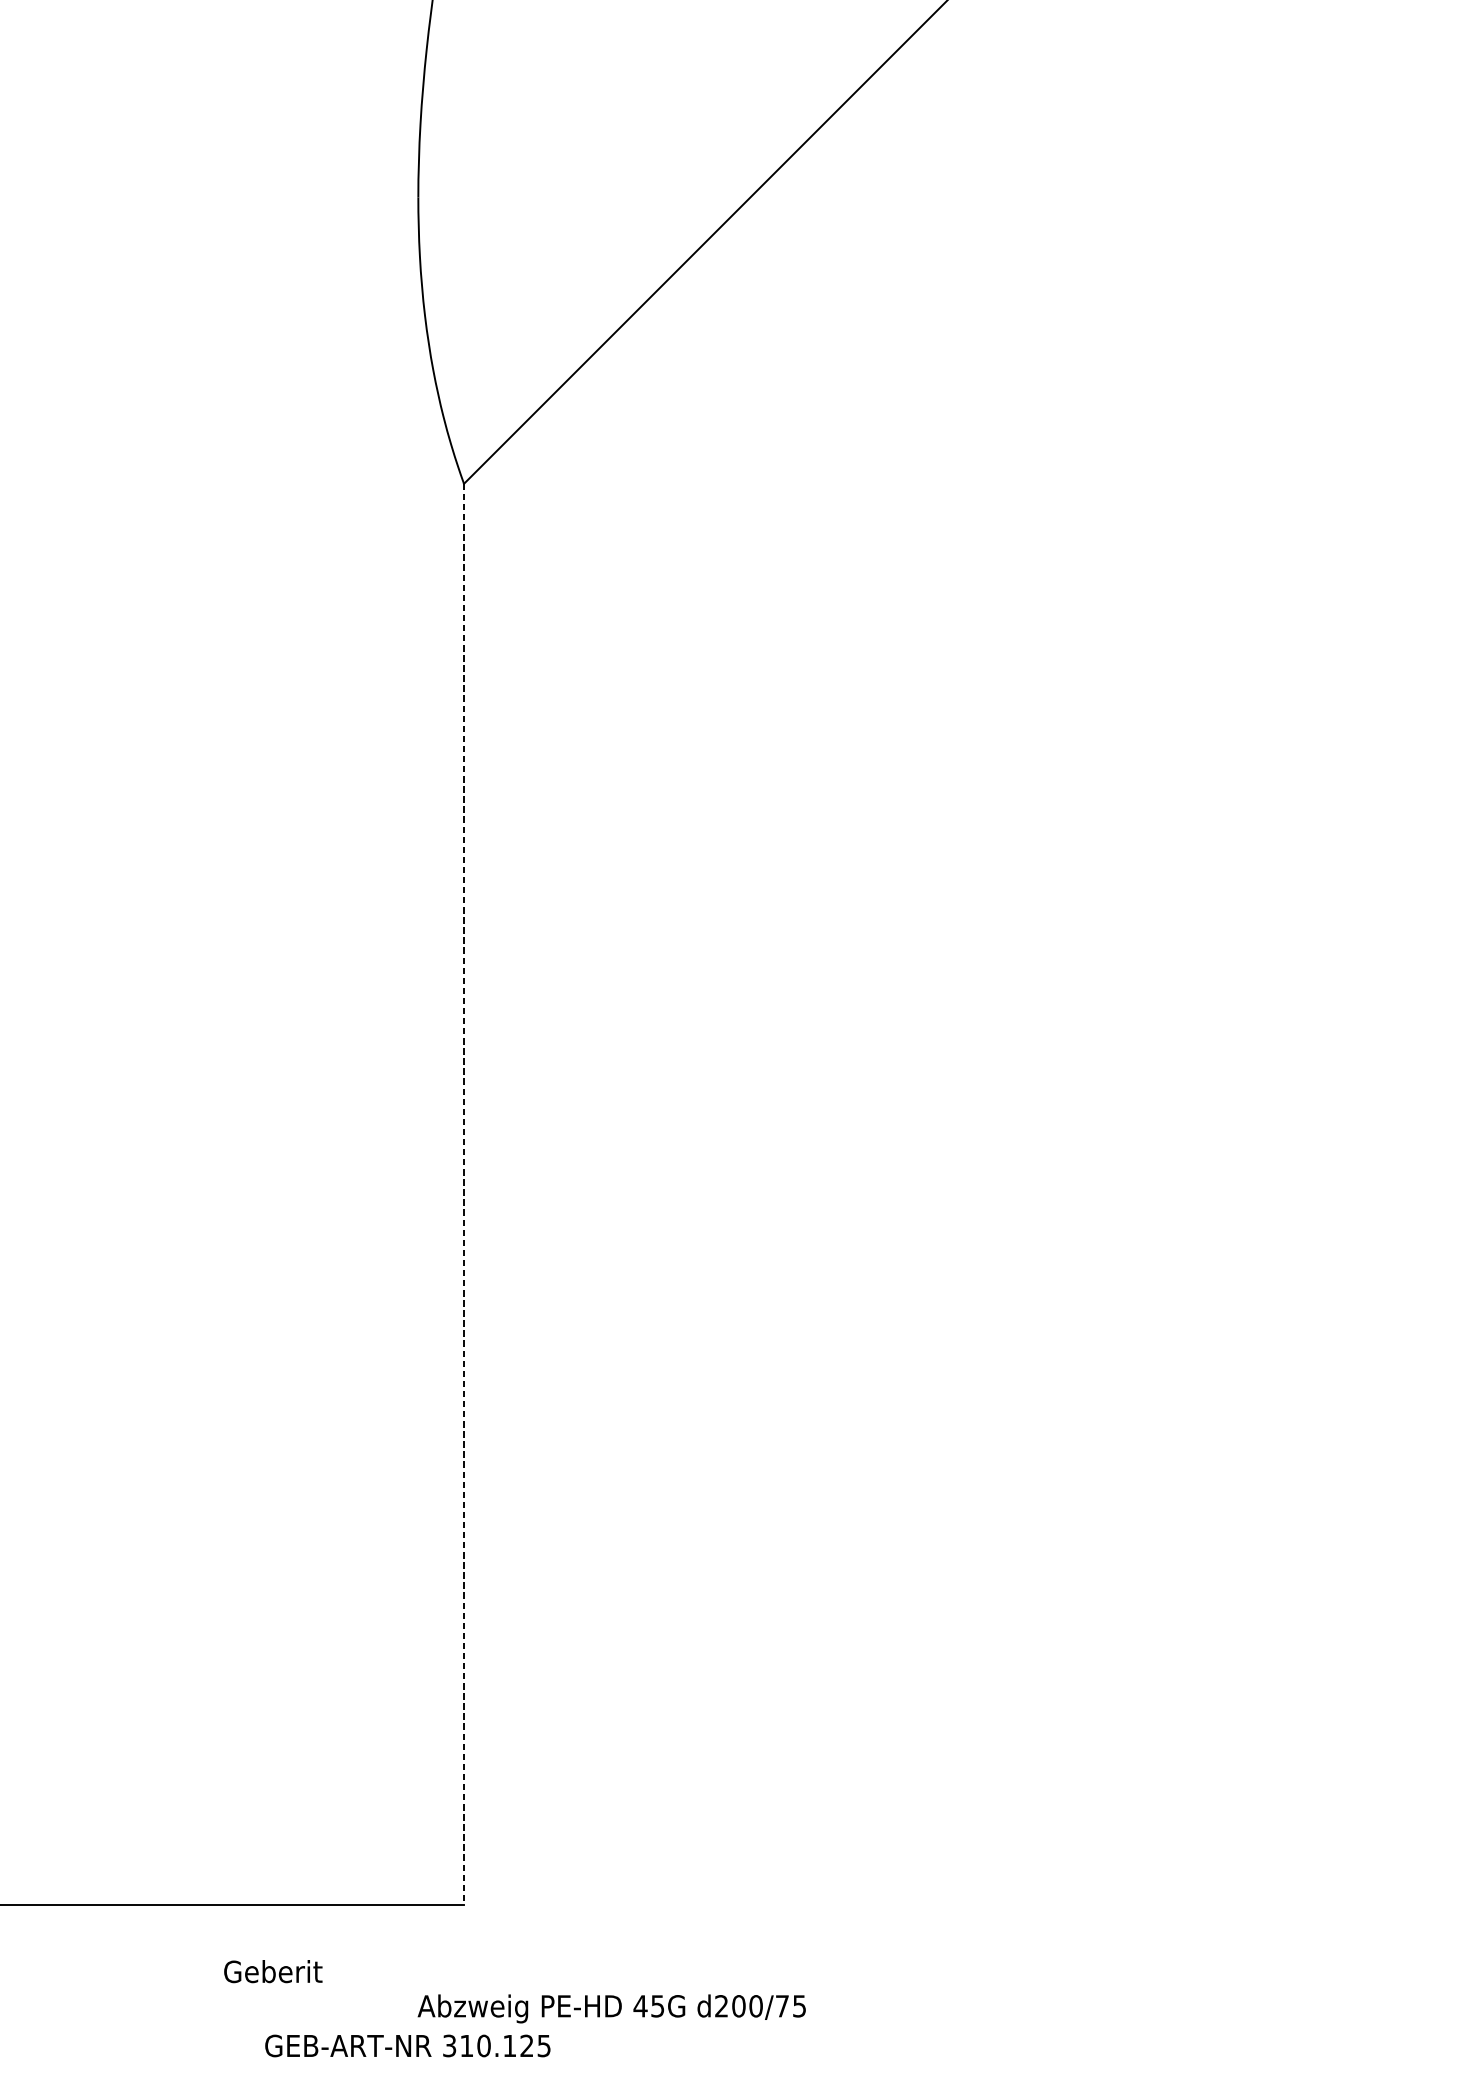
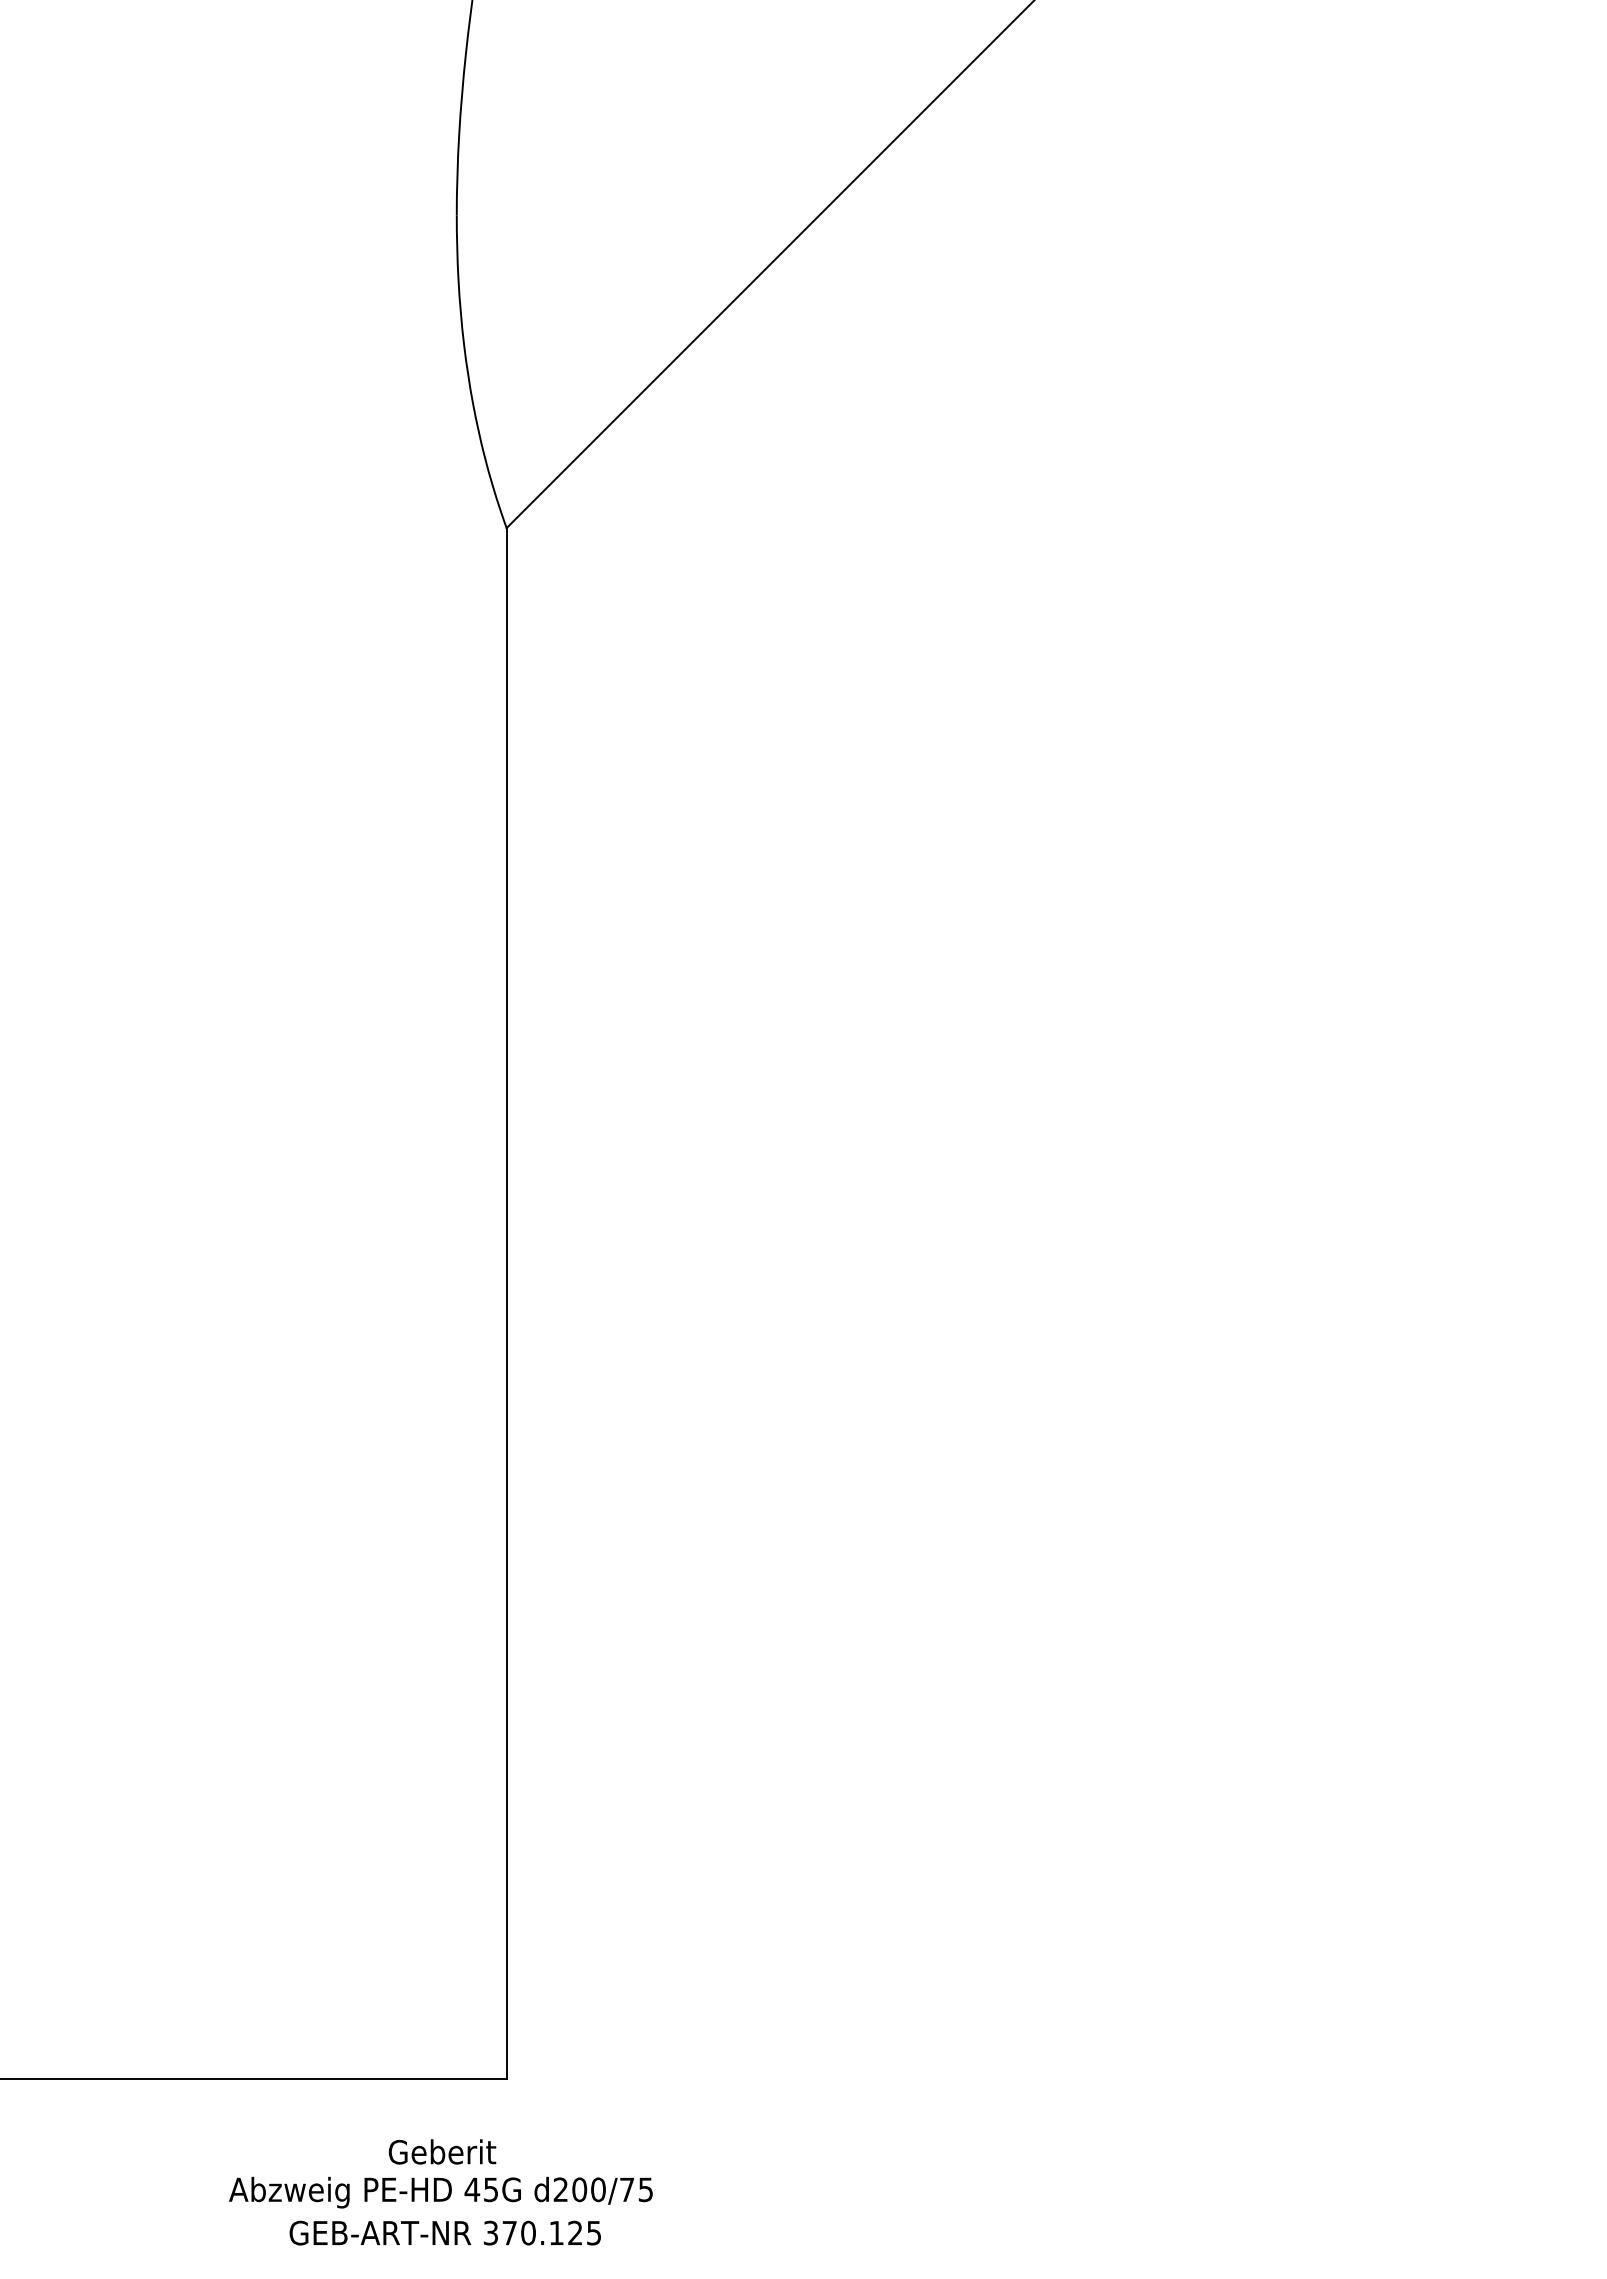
line: (463, 1194) -> (506, 1303), dashed -> solid
text: (273, 1971) -> (442, 2151), moved
text: (611, 2008) -> (440, 2192), moved
text: (466, 2045) -> (509, 2232), 310.125 -> 370.125

